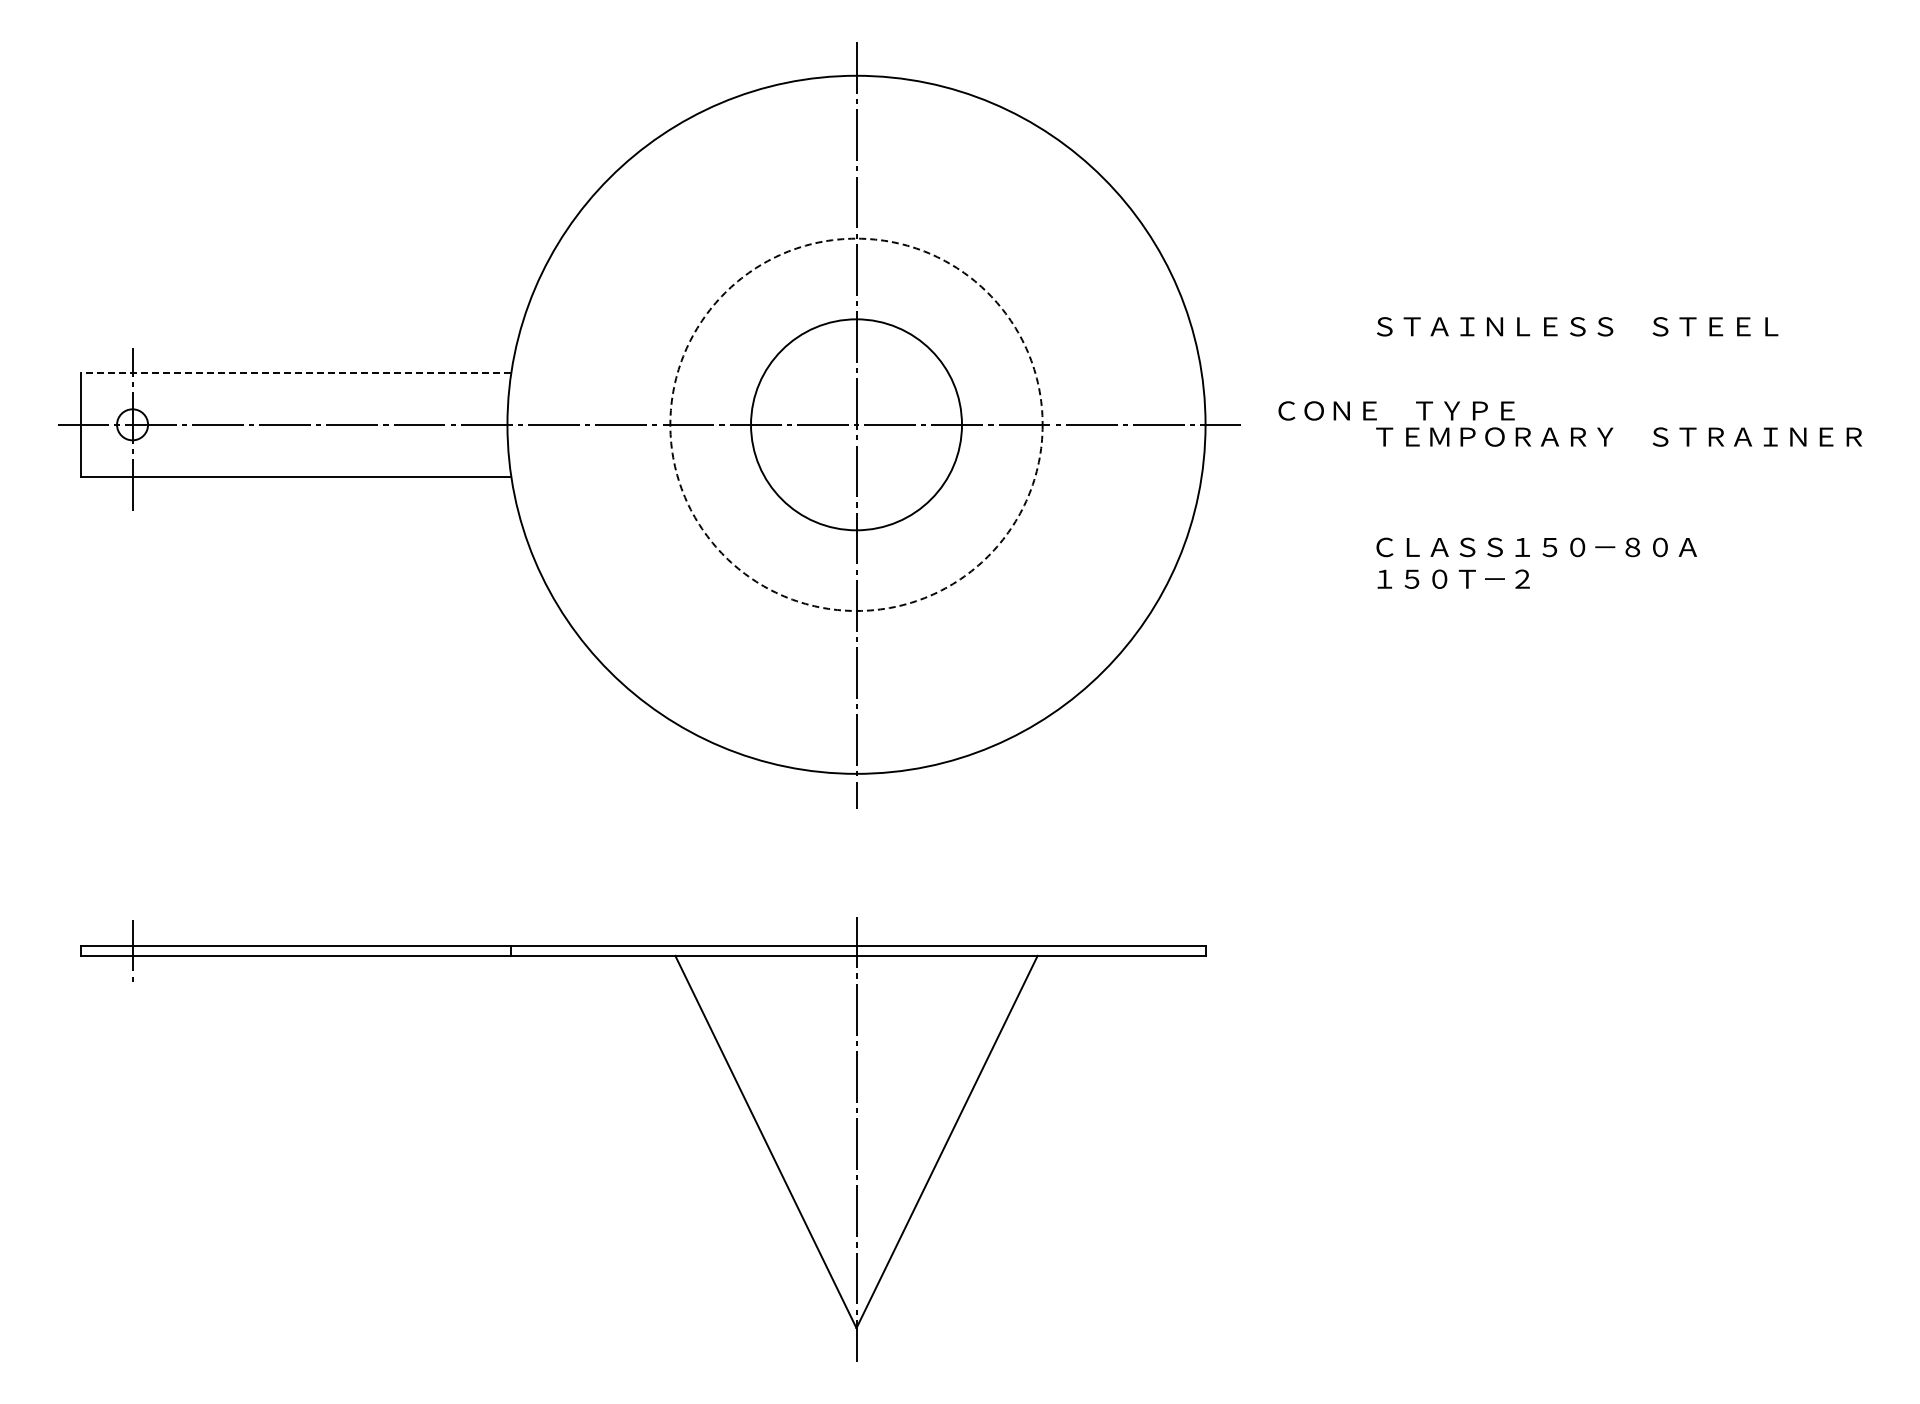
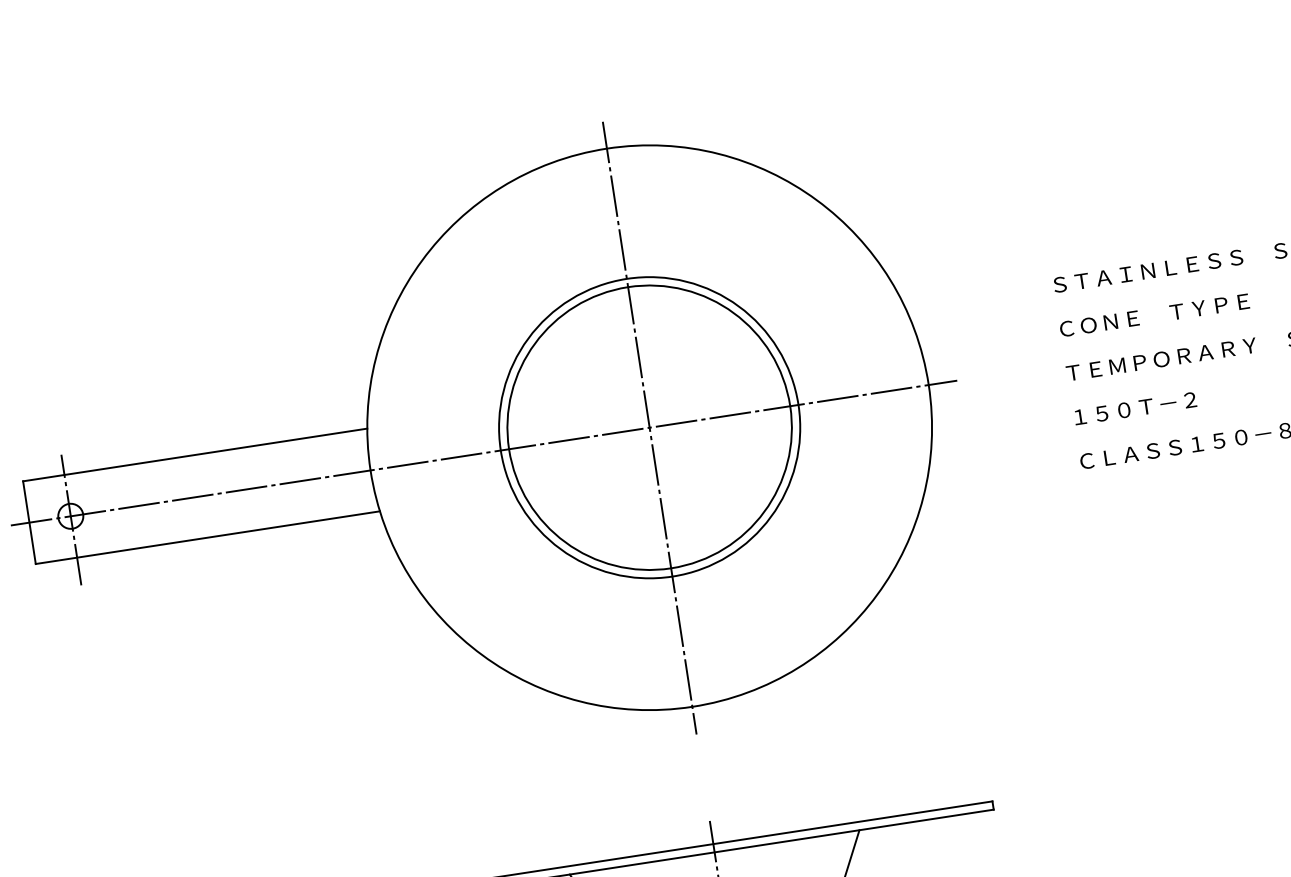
line: (295, 373) -> (194, 455), dashed -> solid
text: (1396, 410) -> (1154, 315), moved
circle: (856, 424) -> (649, 427), dashed -> solid
circle: (856, 424) -> (649, 427), size x1.67
text: (1453, 578) -> (1135, 408), moved

